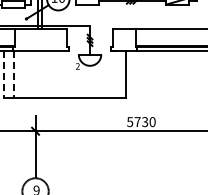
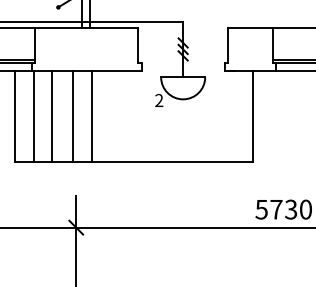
line: (4, 74) -> (15, 116), dashed -> solid
line: (14, 74) -> (34, 116), dashed -> solid
line: (23, 74) -> (52, 116), added
line: (33, 74) -> (72, 116), added
line: (43, 74) -> (91, 116), added

